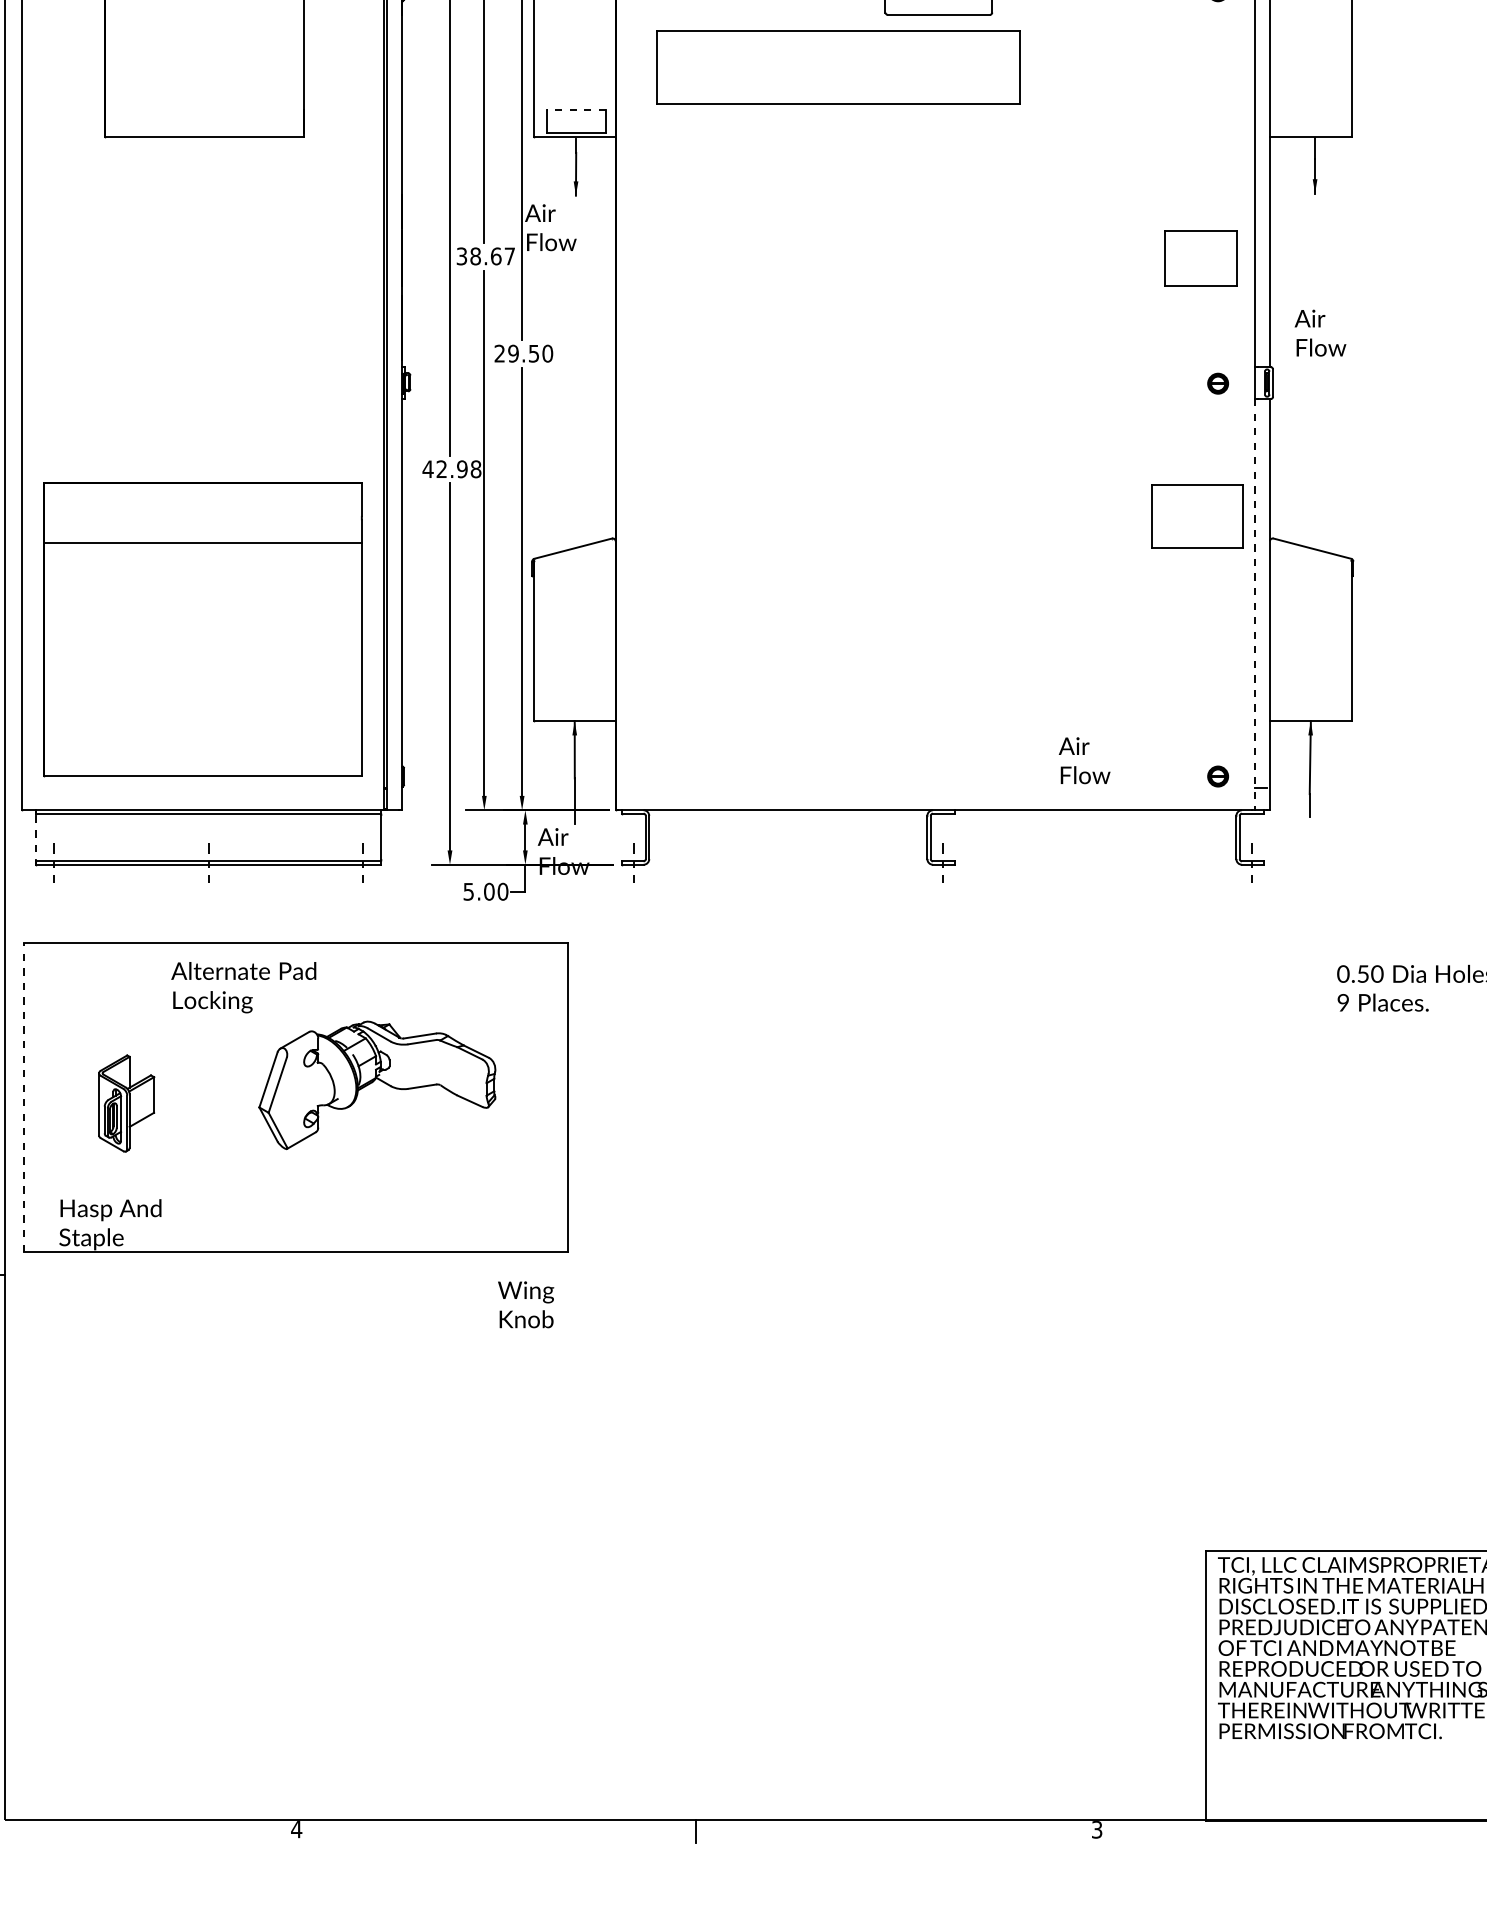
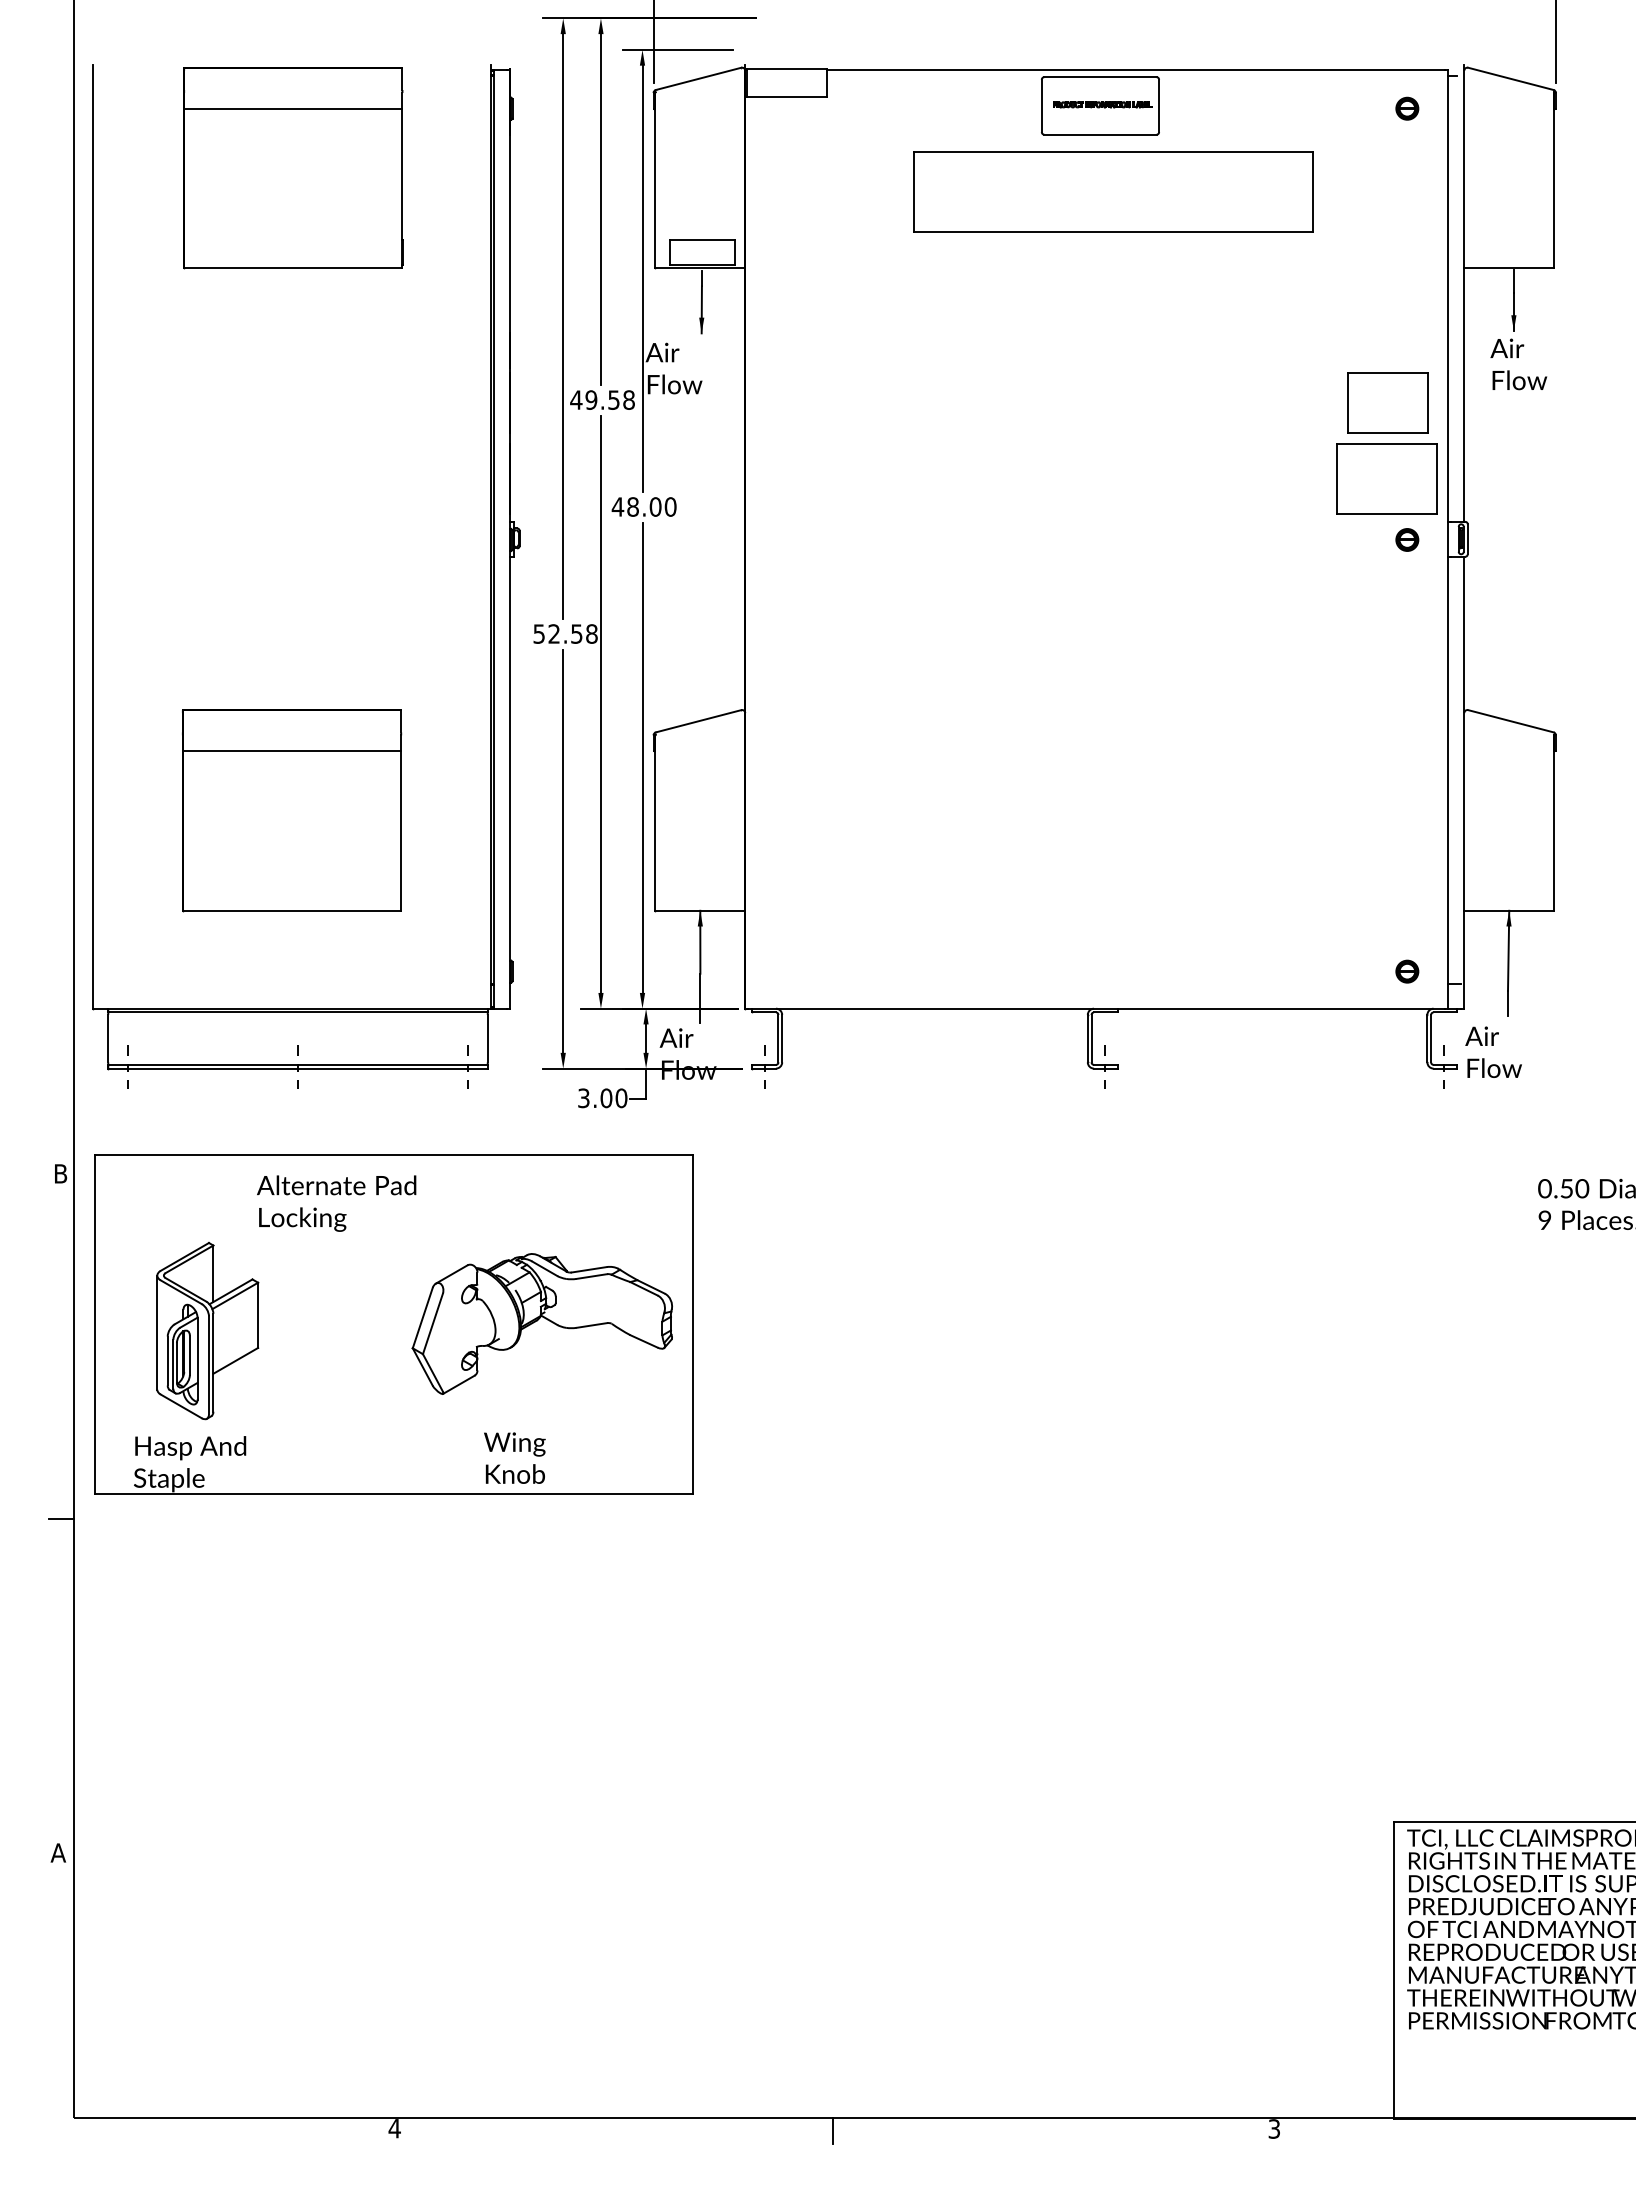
part: (838, 66) -> (1113, 191), moved
line: (575, 110) -> (701, 239), dashed -> solid
text: (485, 255) -> (602, 399), 38.67 -> 49.58
text: (1320, 333) -> (1518, 364), moved
text: (516, 353) -> (636, 506), 29.50 -> 48.00
text: (444, 468) -> (557, 633), 42.98 -> 52.58
part: (1196, 516) -> (1386, 478), moved
line: (1254, 604) -> (1447, 782), dashed -> solid
part: (203, 629) -> (292, 810), size x0.62
text: (1084, 760) -> (1493, 1051), moved
line: (36, 837) -> (108, 1038), dashed -> solid
text: (468, 891) -> (583, 1097), 5.00 -> 3.00
part: (376, 1084) -> (541, 1323), moved
line: (24, 1097) -> (95, 1324), dashed -> solid
part: (126, 1103) -> (207, 1330), size x1.67
text: (525, 1304) -> (514, 1457), moved

